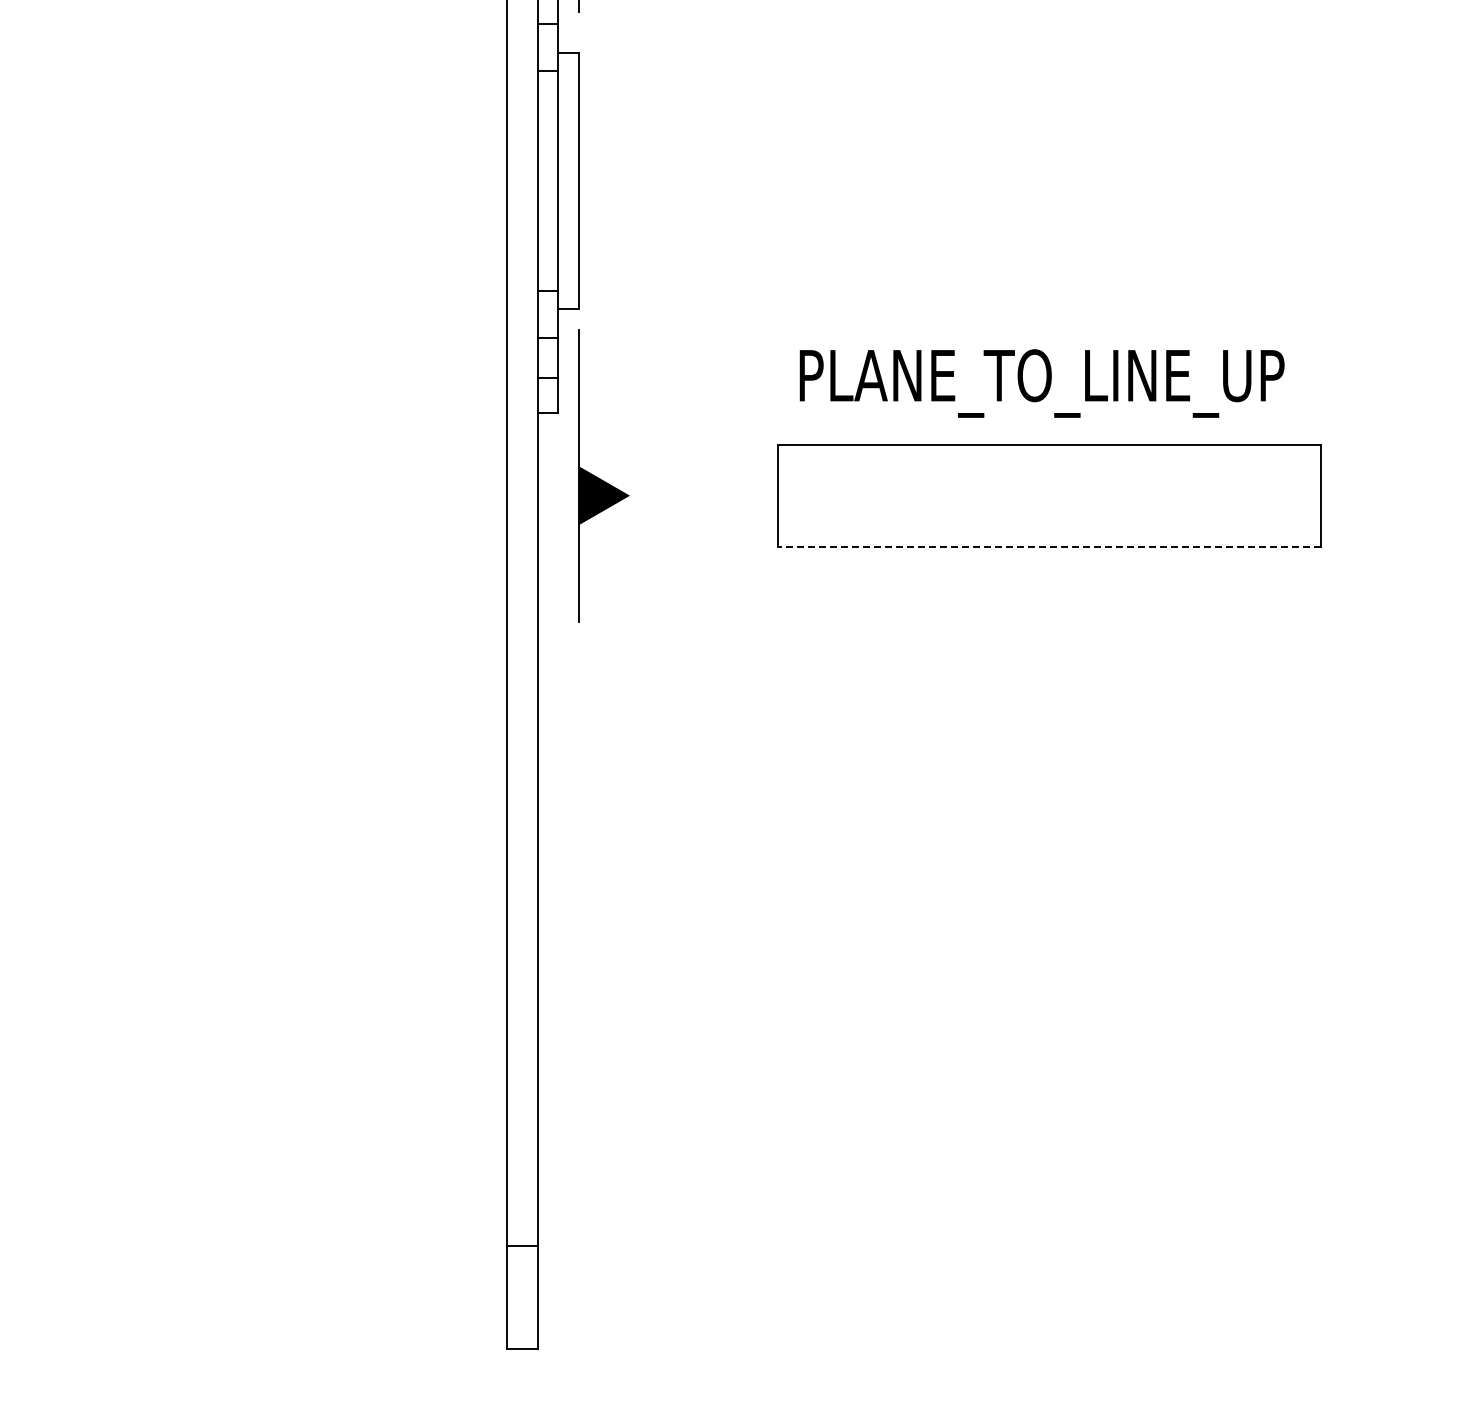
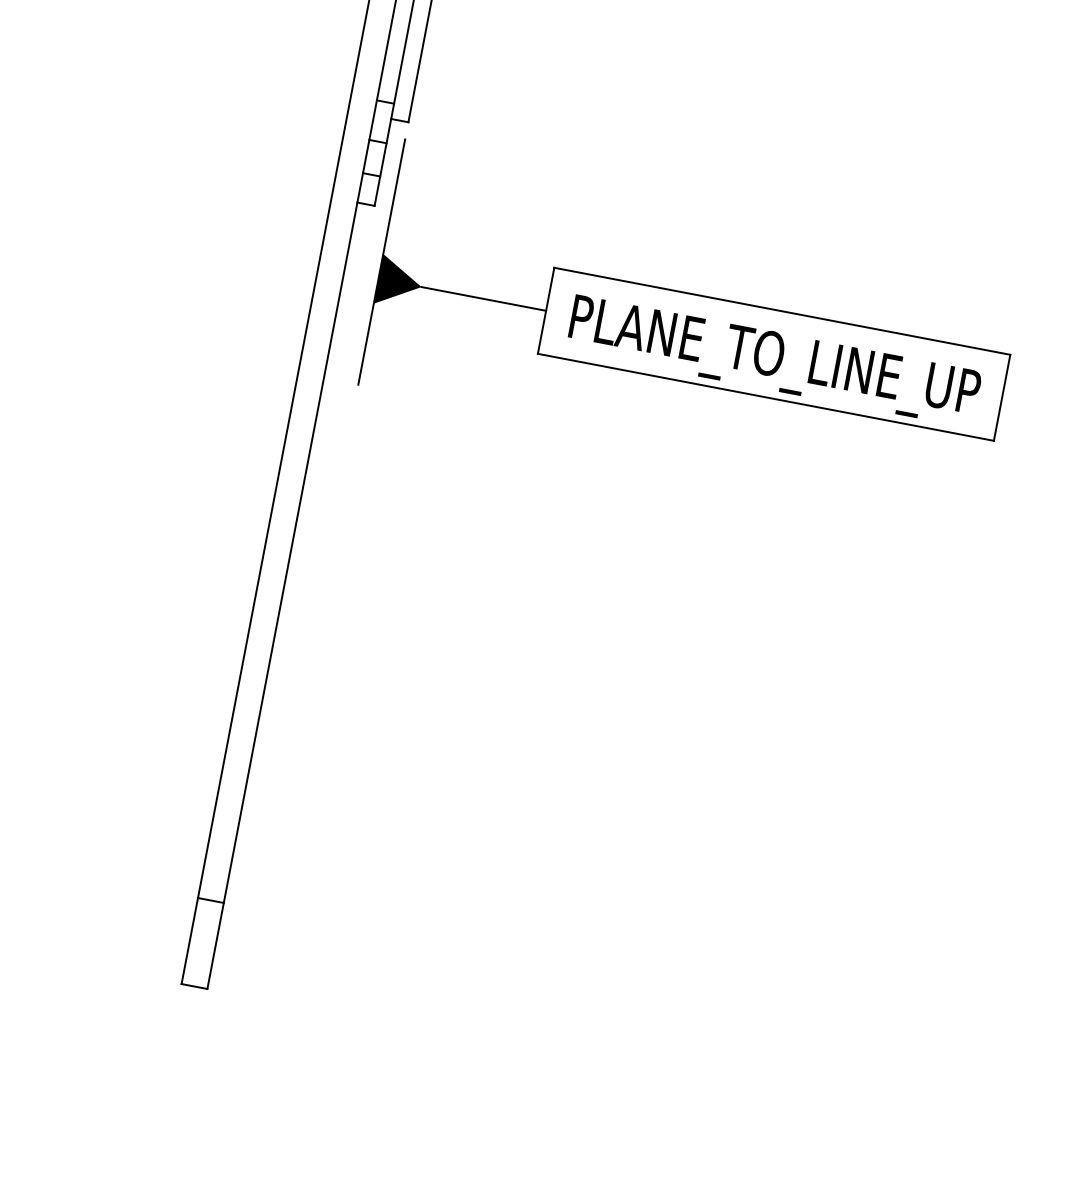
text: (1041, 383) -> (773, 360), moved
line: (704, 495) -> (484, 298), added
line: (1049, 546) -> (765, 396), dashed -> solid

